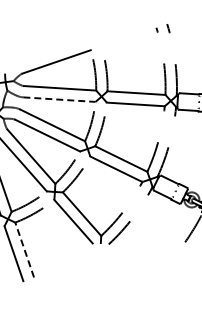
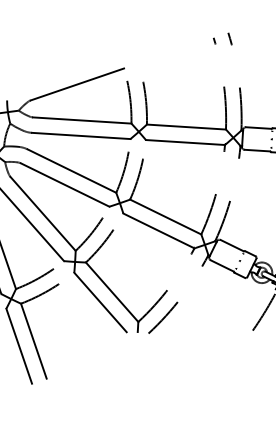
line: (59, 99) -> (81, 135), dashed -> solid
line: (24, 249) -> (33, 340), dashed -> solid

